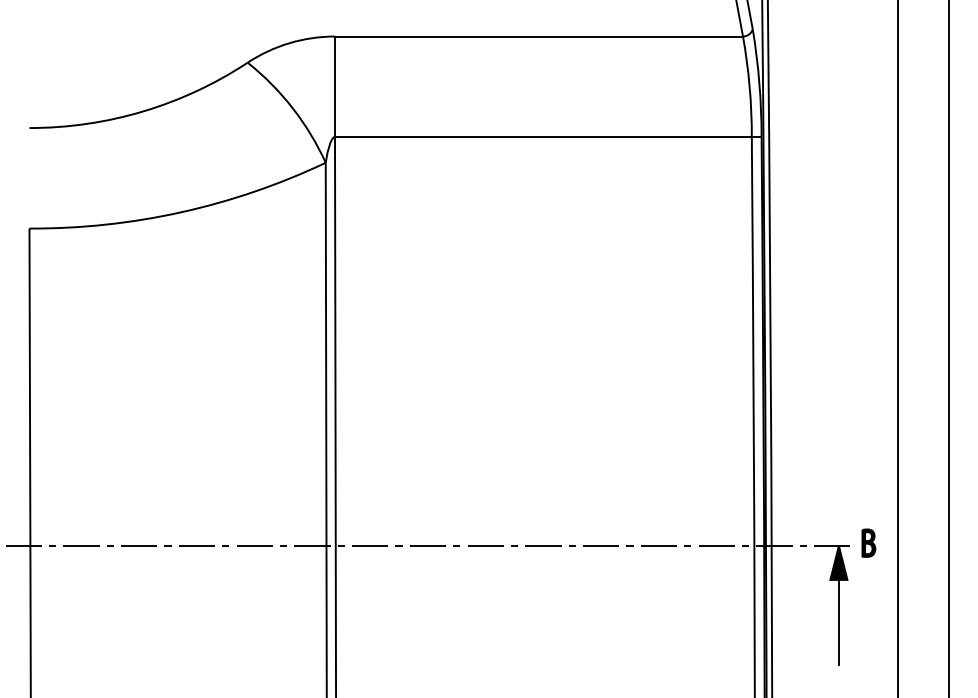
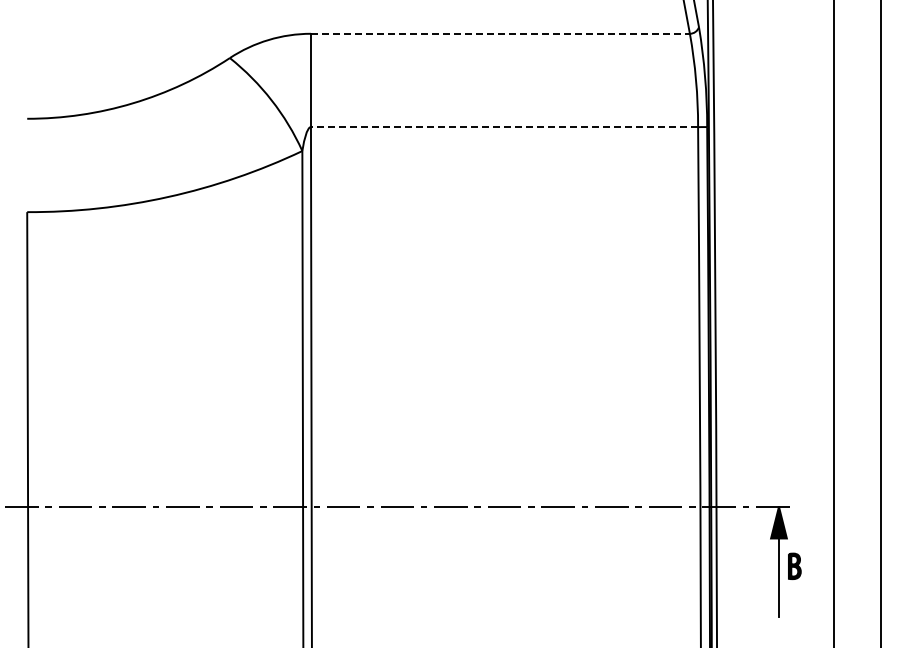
line: (539, 36) -> (500, 33), solid -> dashed
line: (543, 137) -> (504, 127), solid -> dashed
part: (868, 542) -> (794, 565), moved

